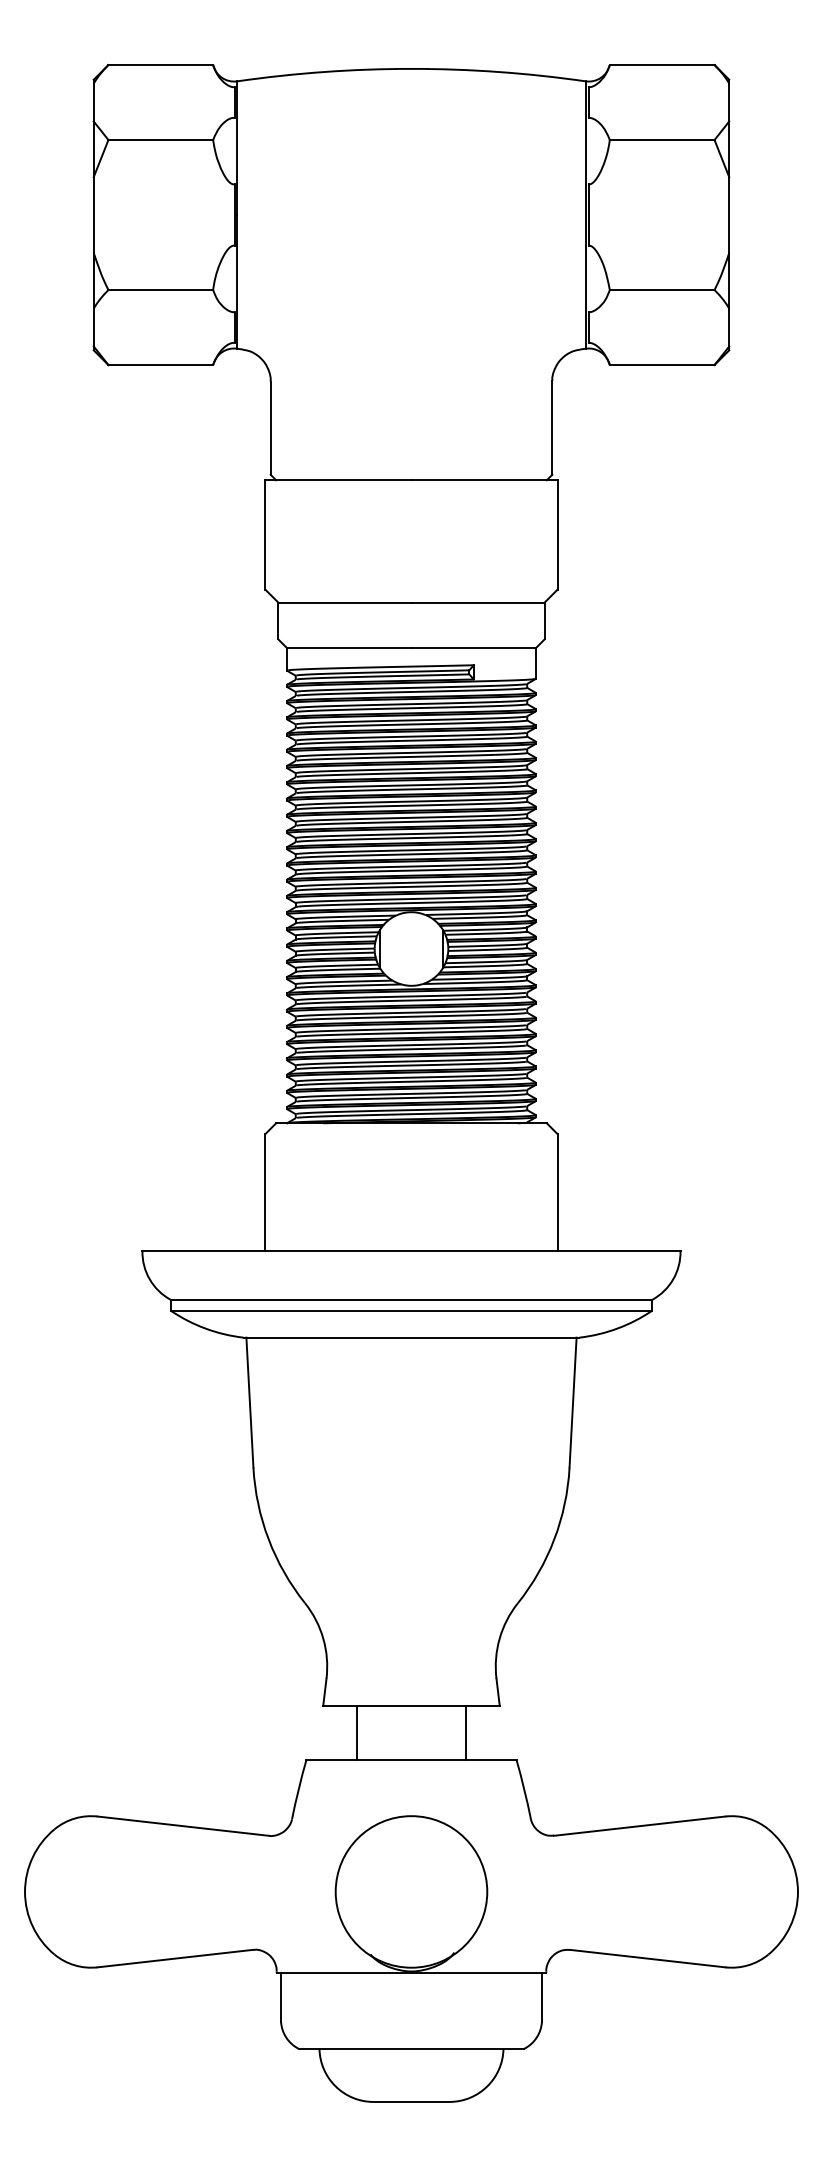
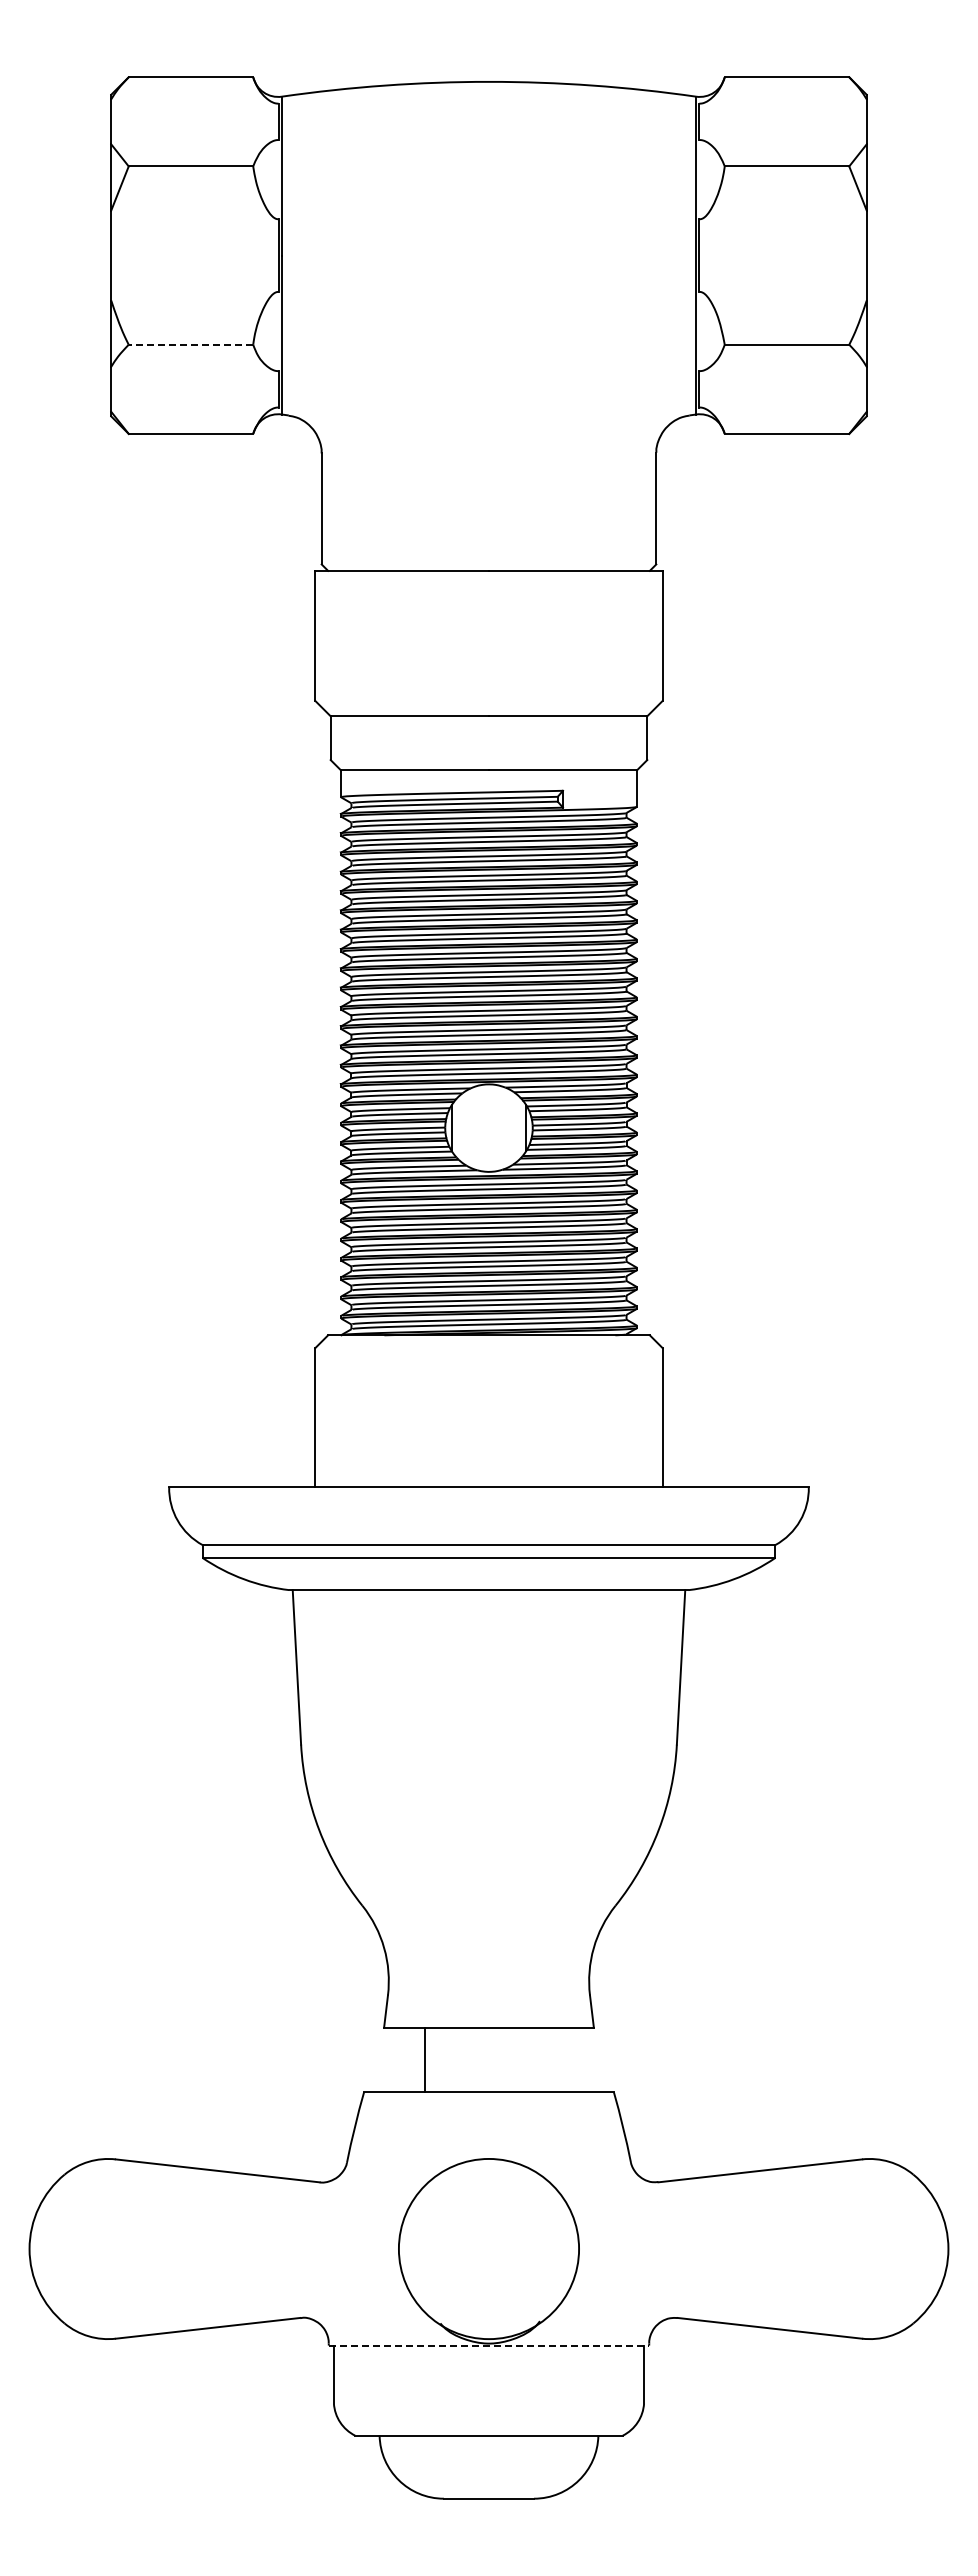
line: (160, 289) -> (190, 344), solid -> dashed
line: (465, 1732) -> (553, 2059), removed
line: (411, 1973) -> (489, 2345), solid -> dashed

